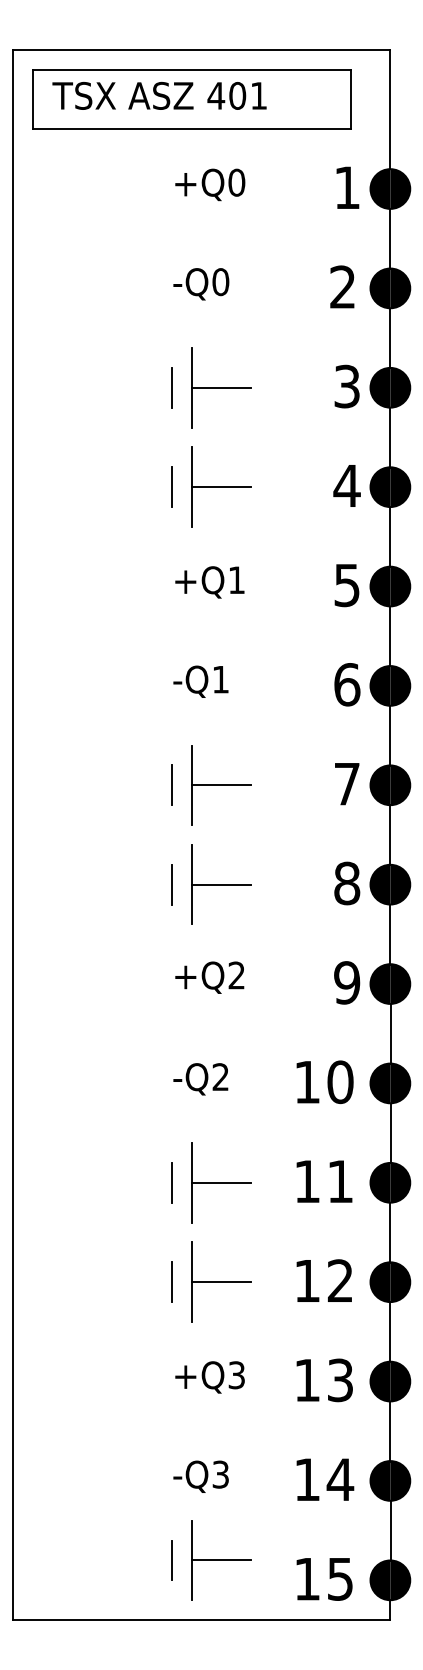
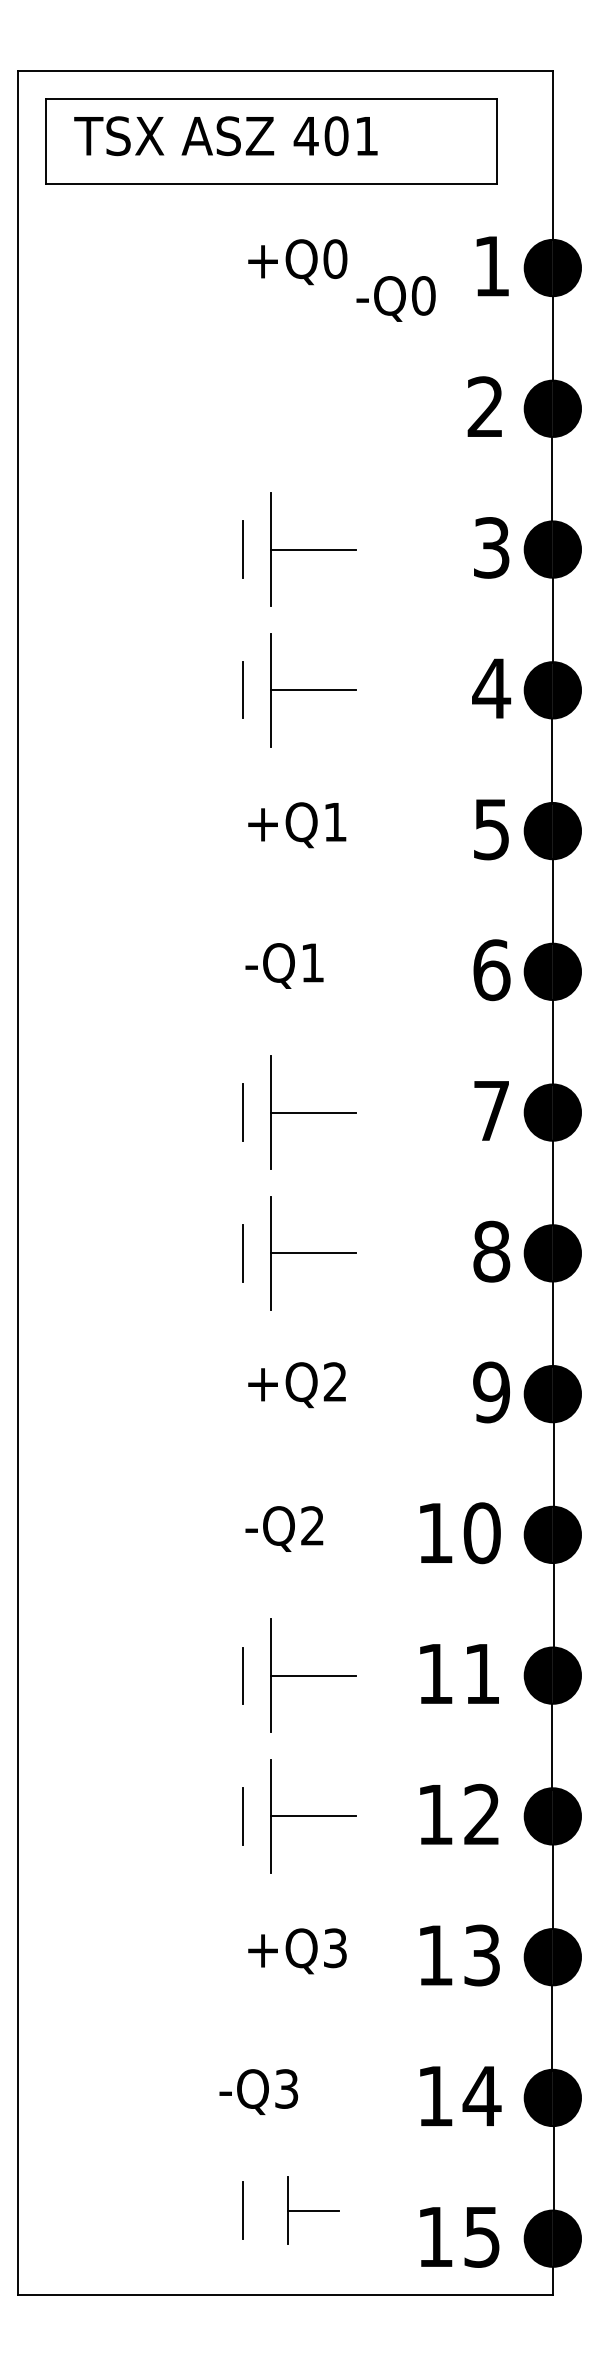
text: (200, 283) -> (395, 298), moved
text: (200, 1476) -> (258, 2091), moved
part: (221, 1560) -> (313, 2210), size x0.6

